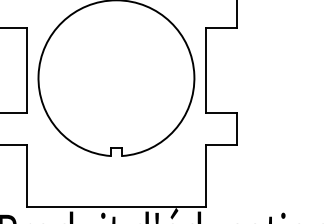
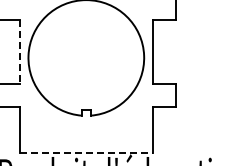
line: (26, 70) -> (19, 52), solid -> dashed
line: (116, 206) -> (86, 153), solid -> dashed

